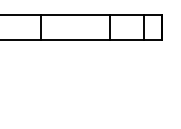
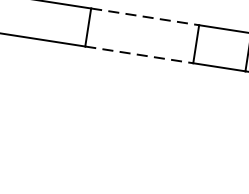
line: (75, 15) -> (144, 16), solid -> dashed
line: (75, 39) -> (138, 54), solid -> dashed

